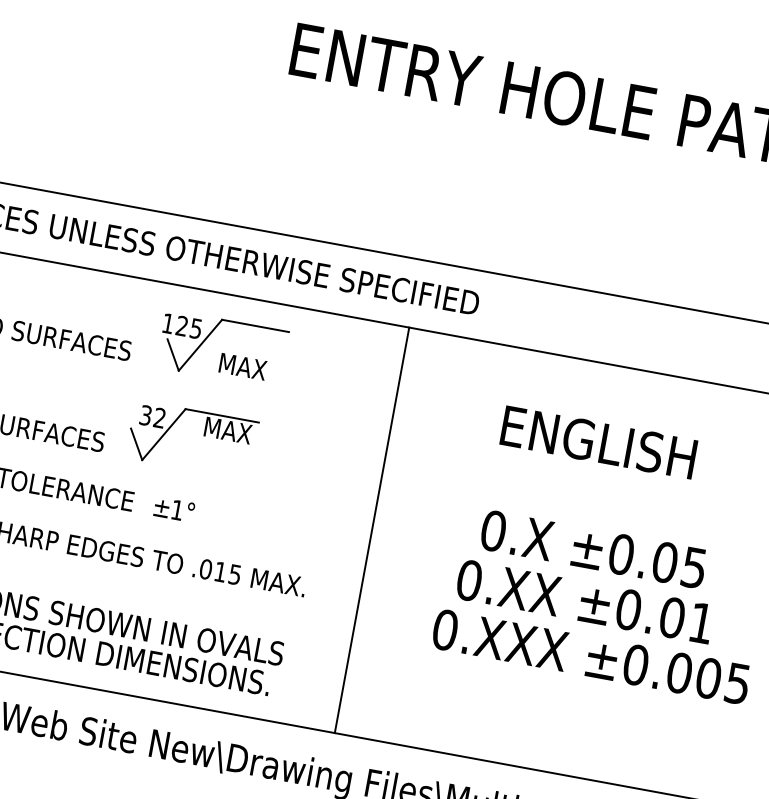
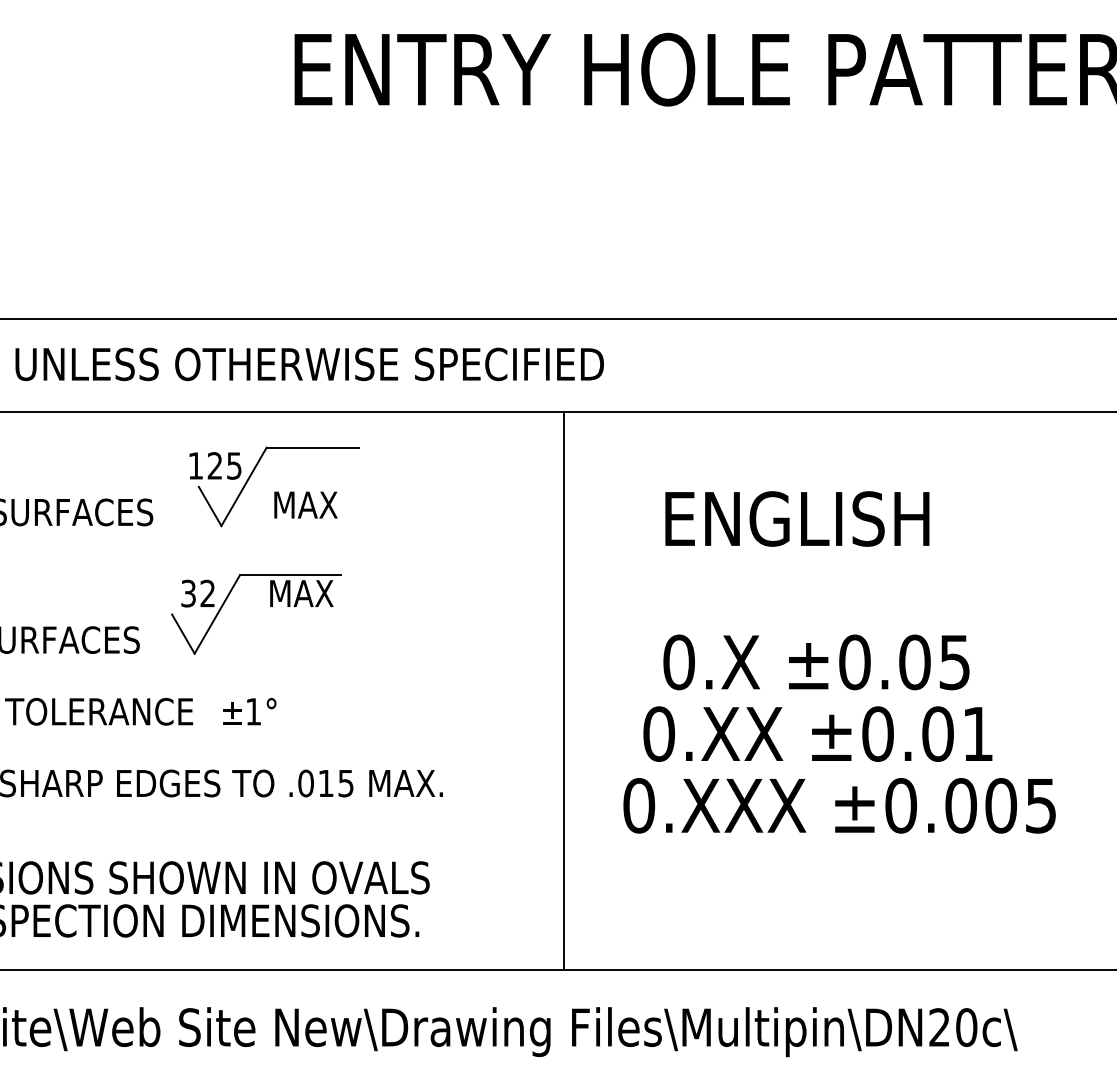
line: (372, 529) -> (564, 690), moved

